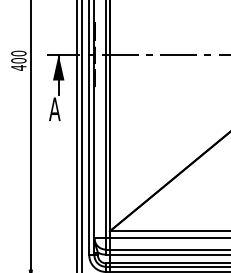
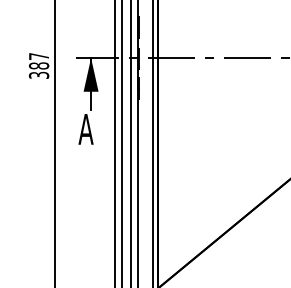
text: (18, 60) -> (38, 65), 400 -> 387

